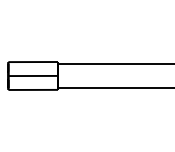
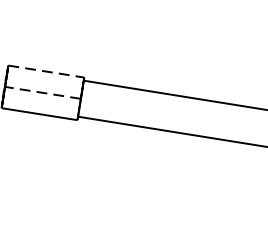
line: (33, 62) -> (46, 72), solid -> dashed
line: (33, 75) -> (43, 92), solid -> dashed

